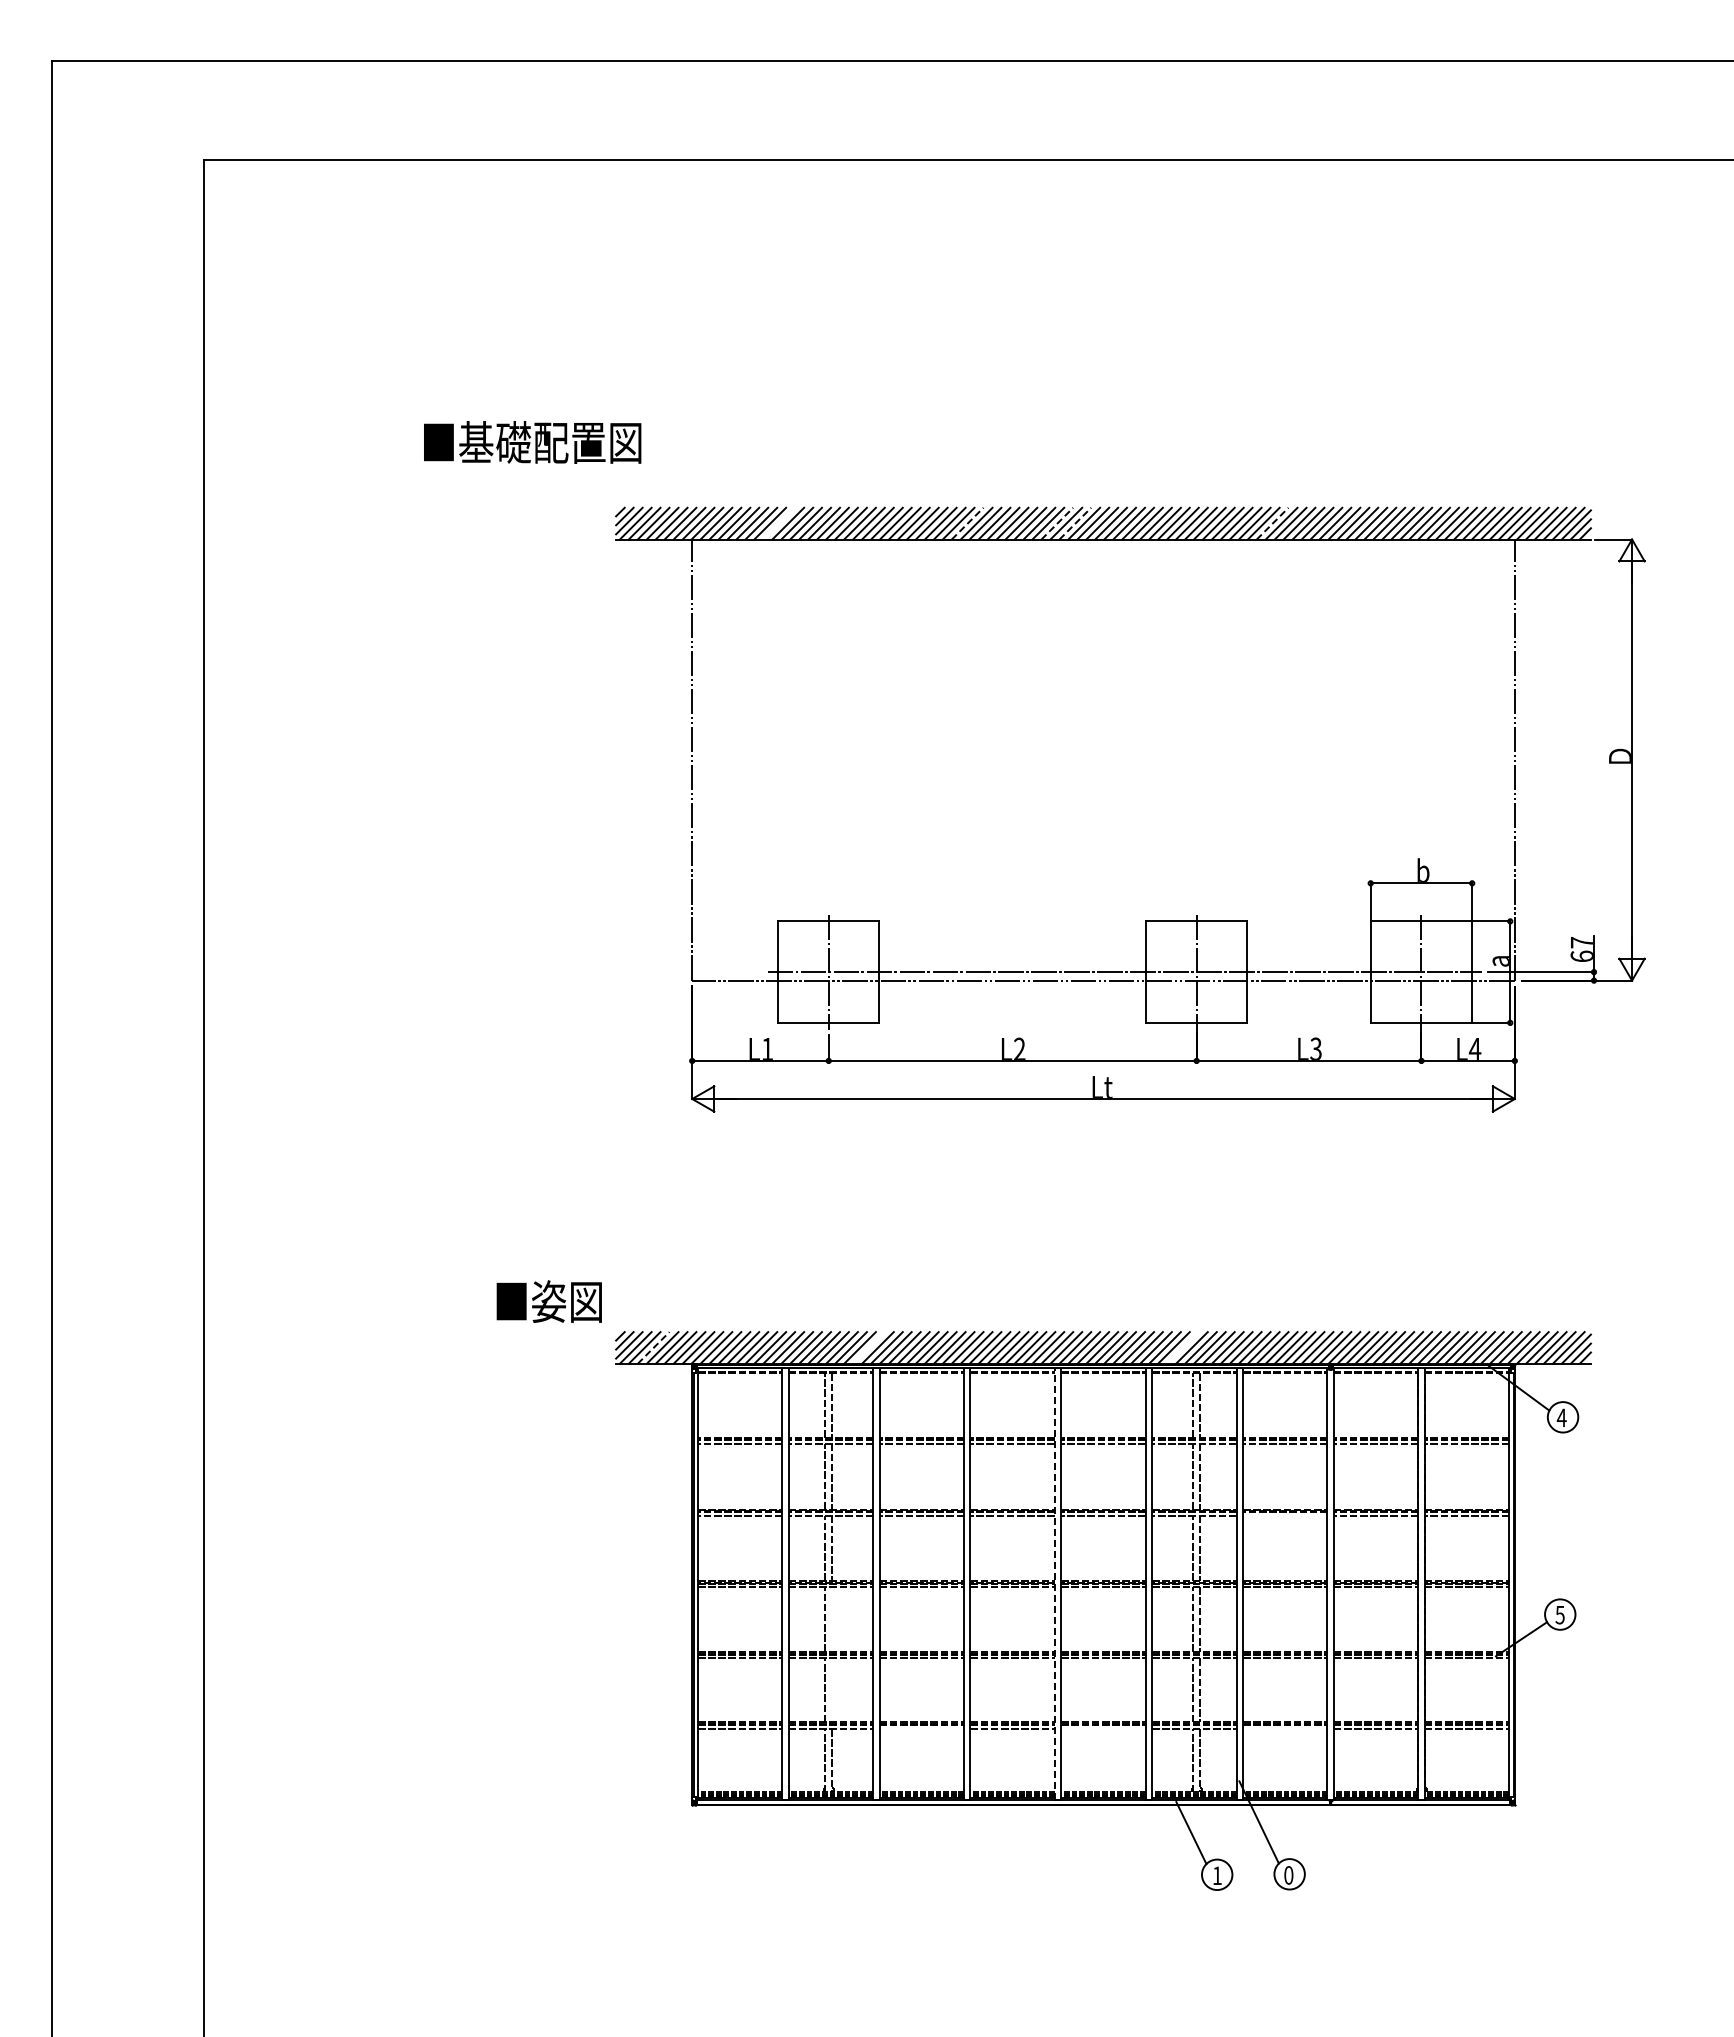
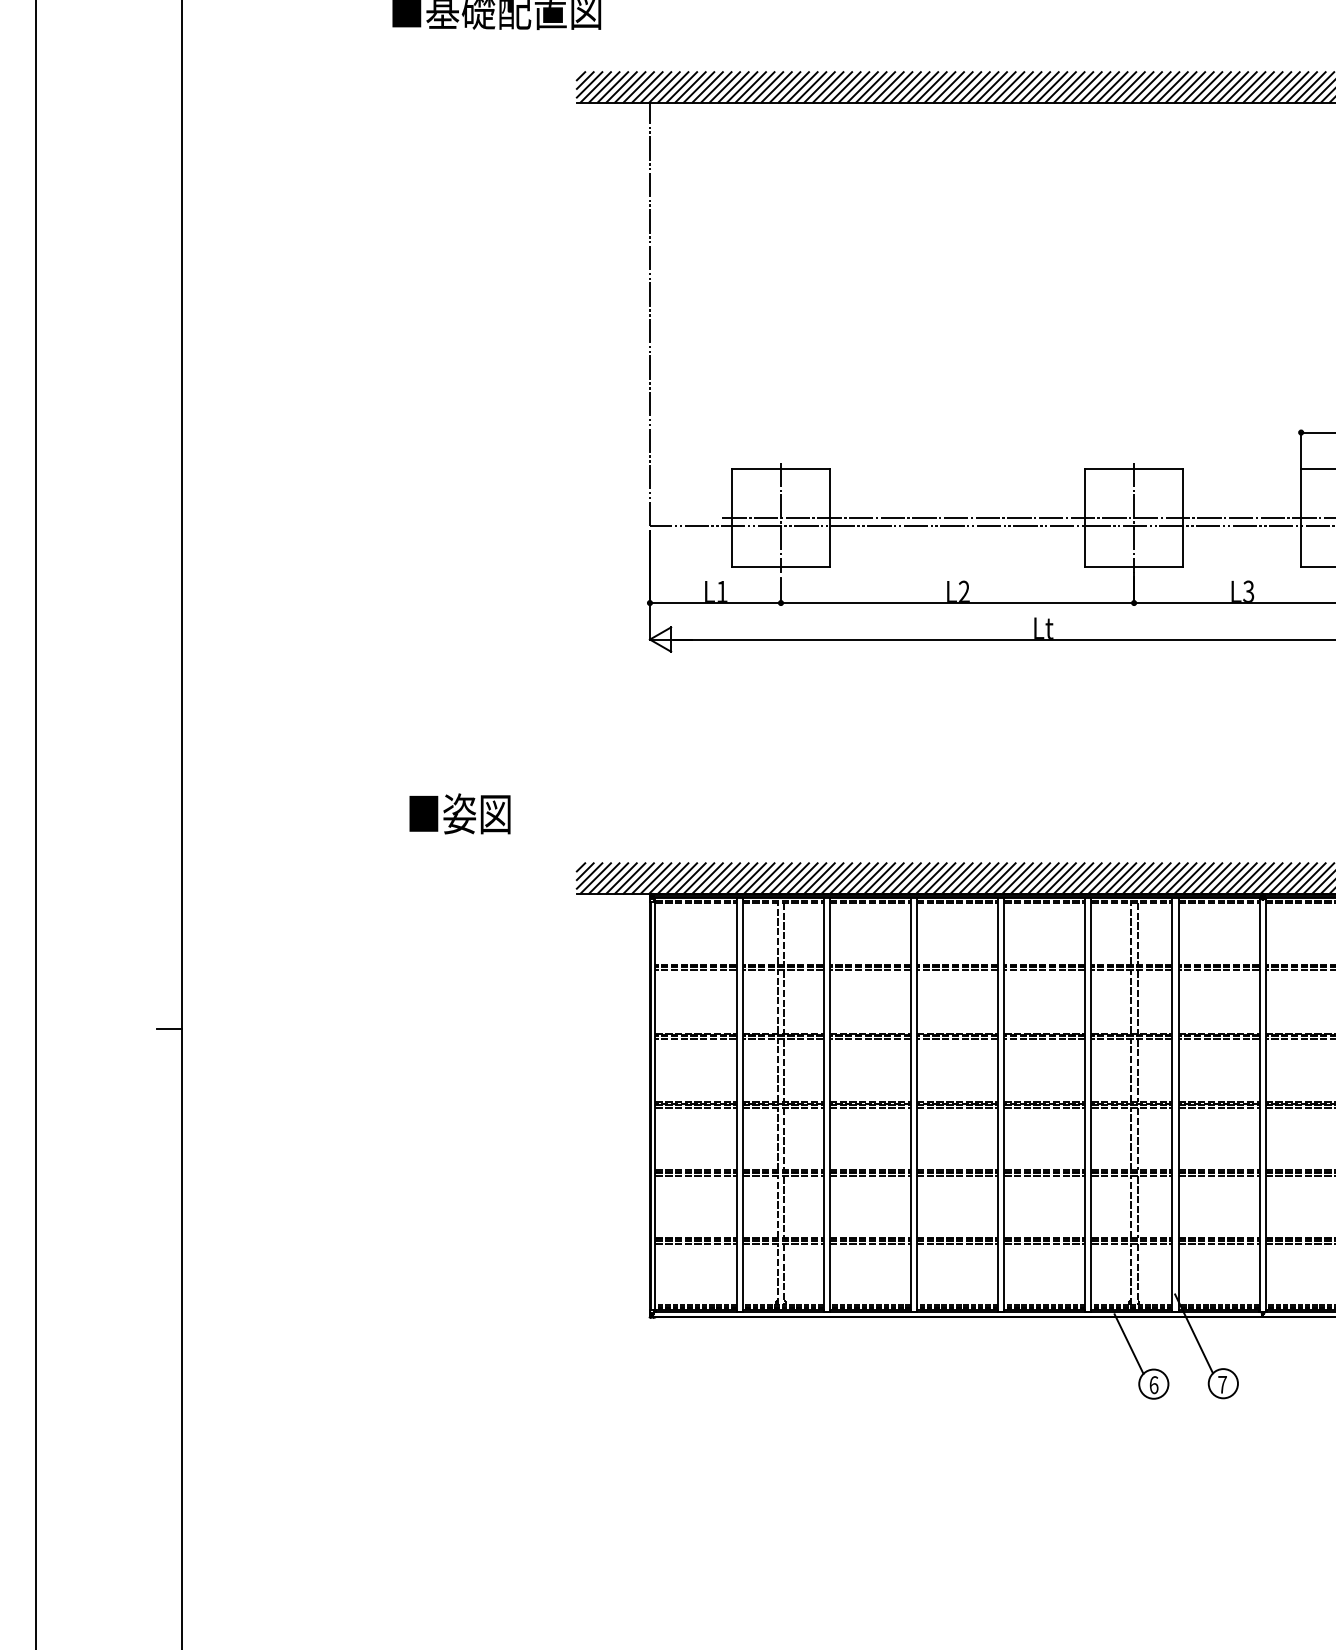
line: (779, 523) -> (733, 87), added
line: (968, 523) -> (915, 87), dashed -> solid
line: (1057, 523) -> (1000, 87), dashed -> solid
line: (1075, 523) -> (1017, 87), dashed -> solid
line: (1273, 523) -> (1207, 87), dashed -> solid
text: (548, 1301) -> (459, 813), moved
line: (654, 1347) -> (613, 878), dashed -> solid
line: (868, 1347) -> (819, 878), added
line: (1182, 1347) -> (1120, 878), added
line: (191, 1504) -> (169, 1028), added
line: (1284, 1515) -> (1218, 1039), added
line: (1054, 1583) -> (997, 1104), dashed -> solid
line: (832, 1619) -> (784, 1139), added
line: (832, 1690) -> (784, 1207), added
line: (921, 1728) -> (870, 1243), added
line: (1103, 1728) -> (1044, 1243), added
line: (1284, 1728) -> (1218, 1243), added
text: (1217, 1875) -> (1154, 1384), 1 -> 6
text: (1288, 1875) -> (1222, 1384), 0 -> 7

